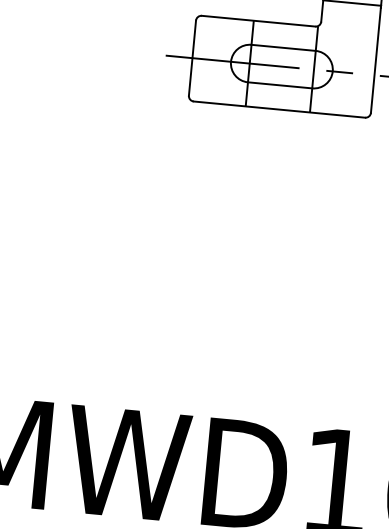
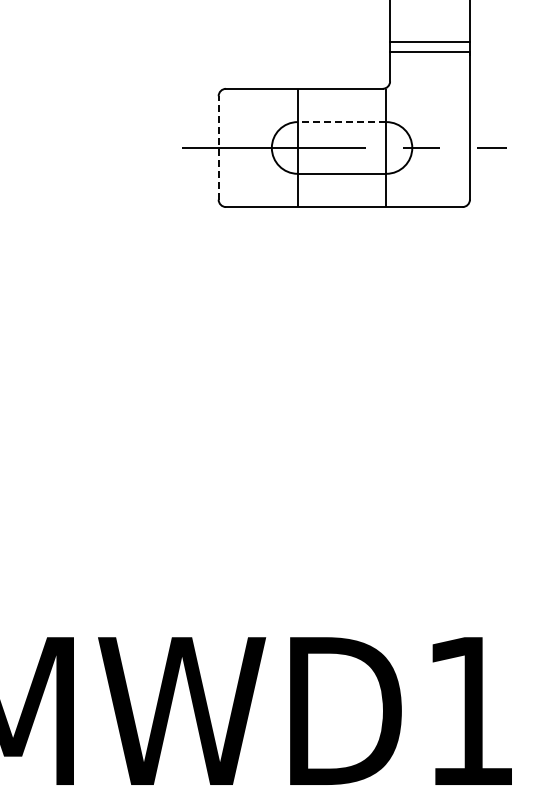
line: (283, 48) -> (341, 122), solid -> dashed
line: (192, 57) -> (218, 147), solid -> dashed

